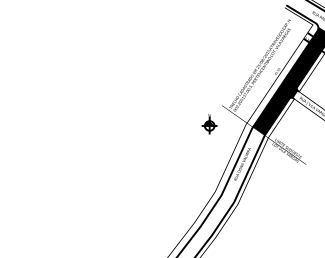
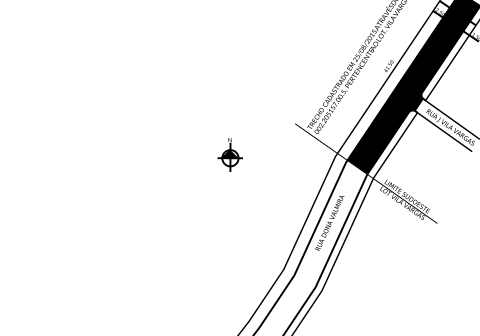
part: (209, 124) -> (230, 155), moved

